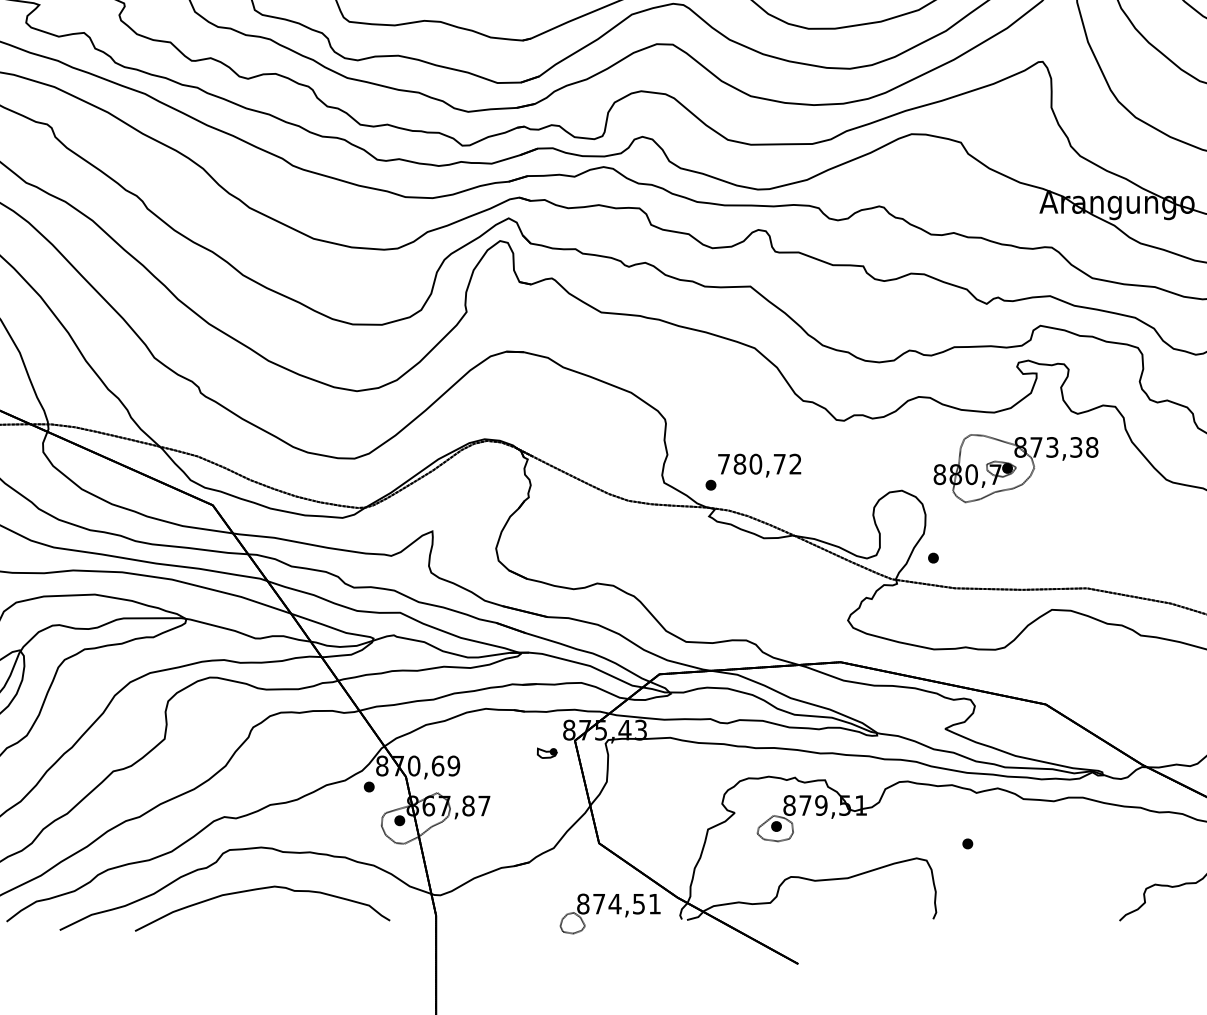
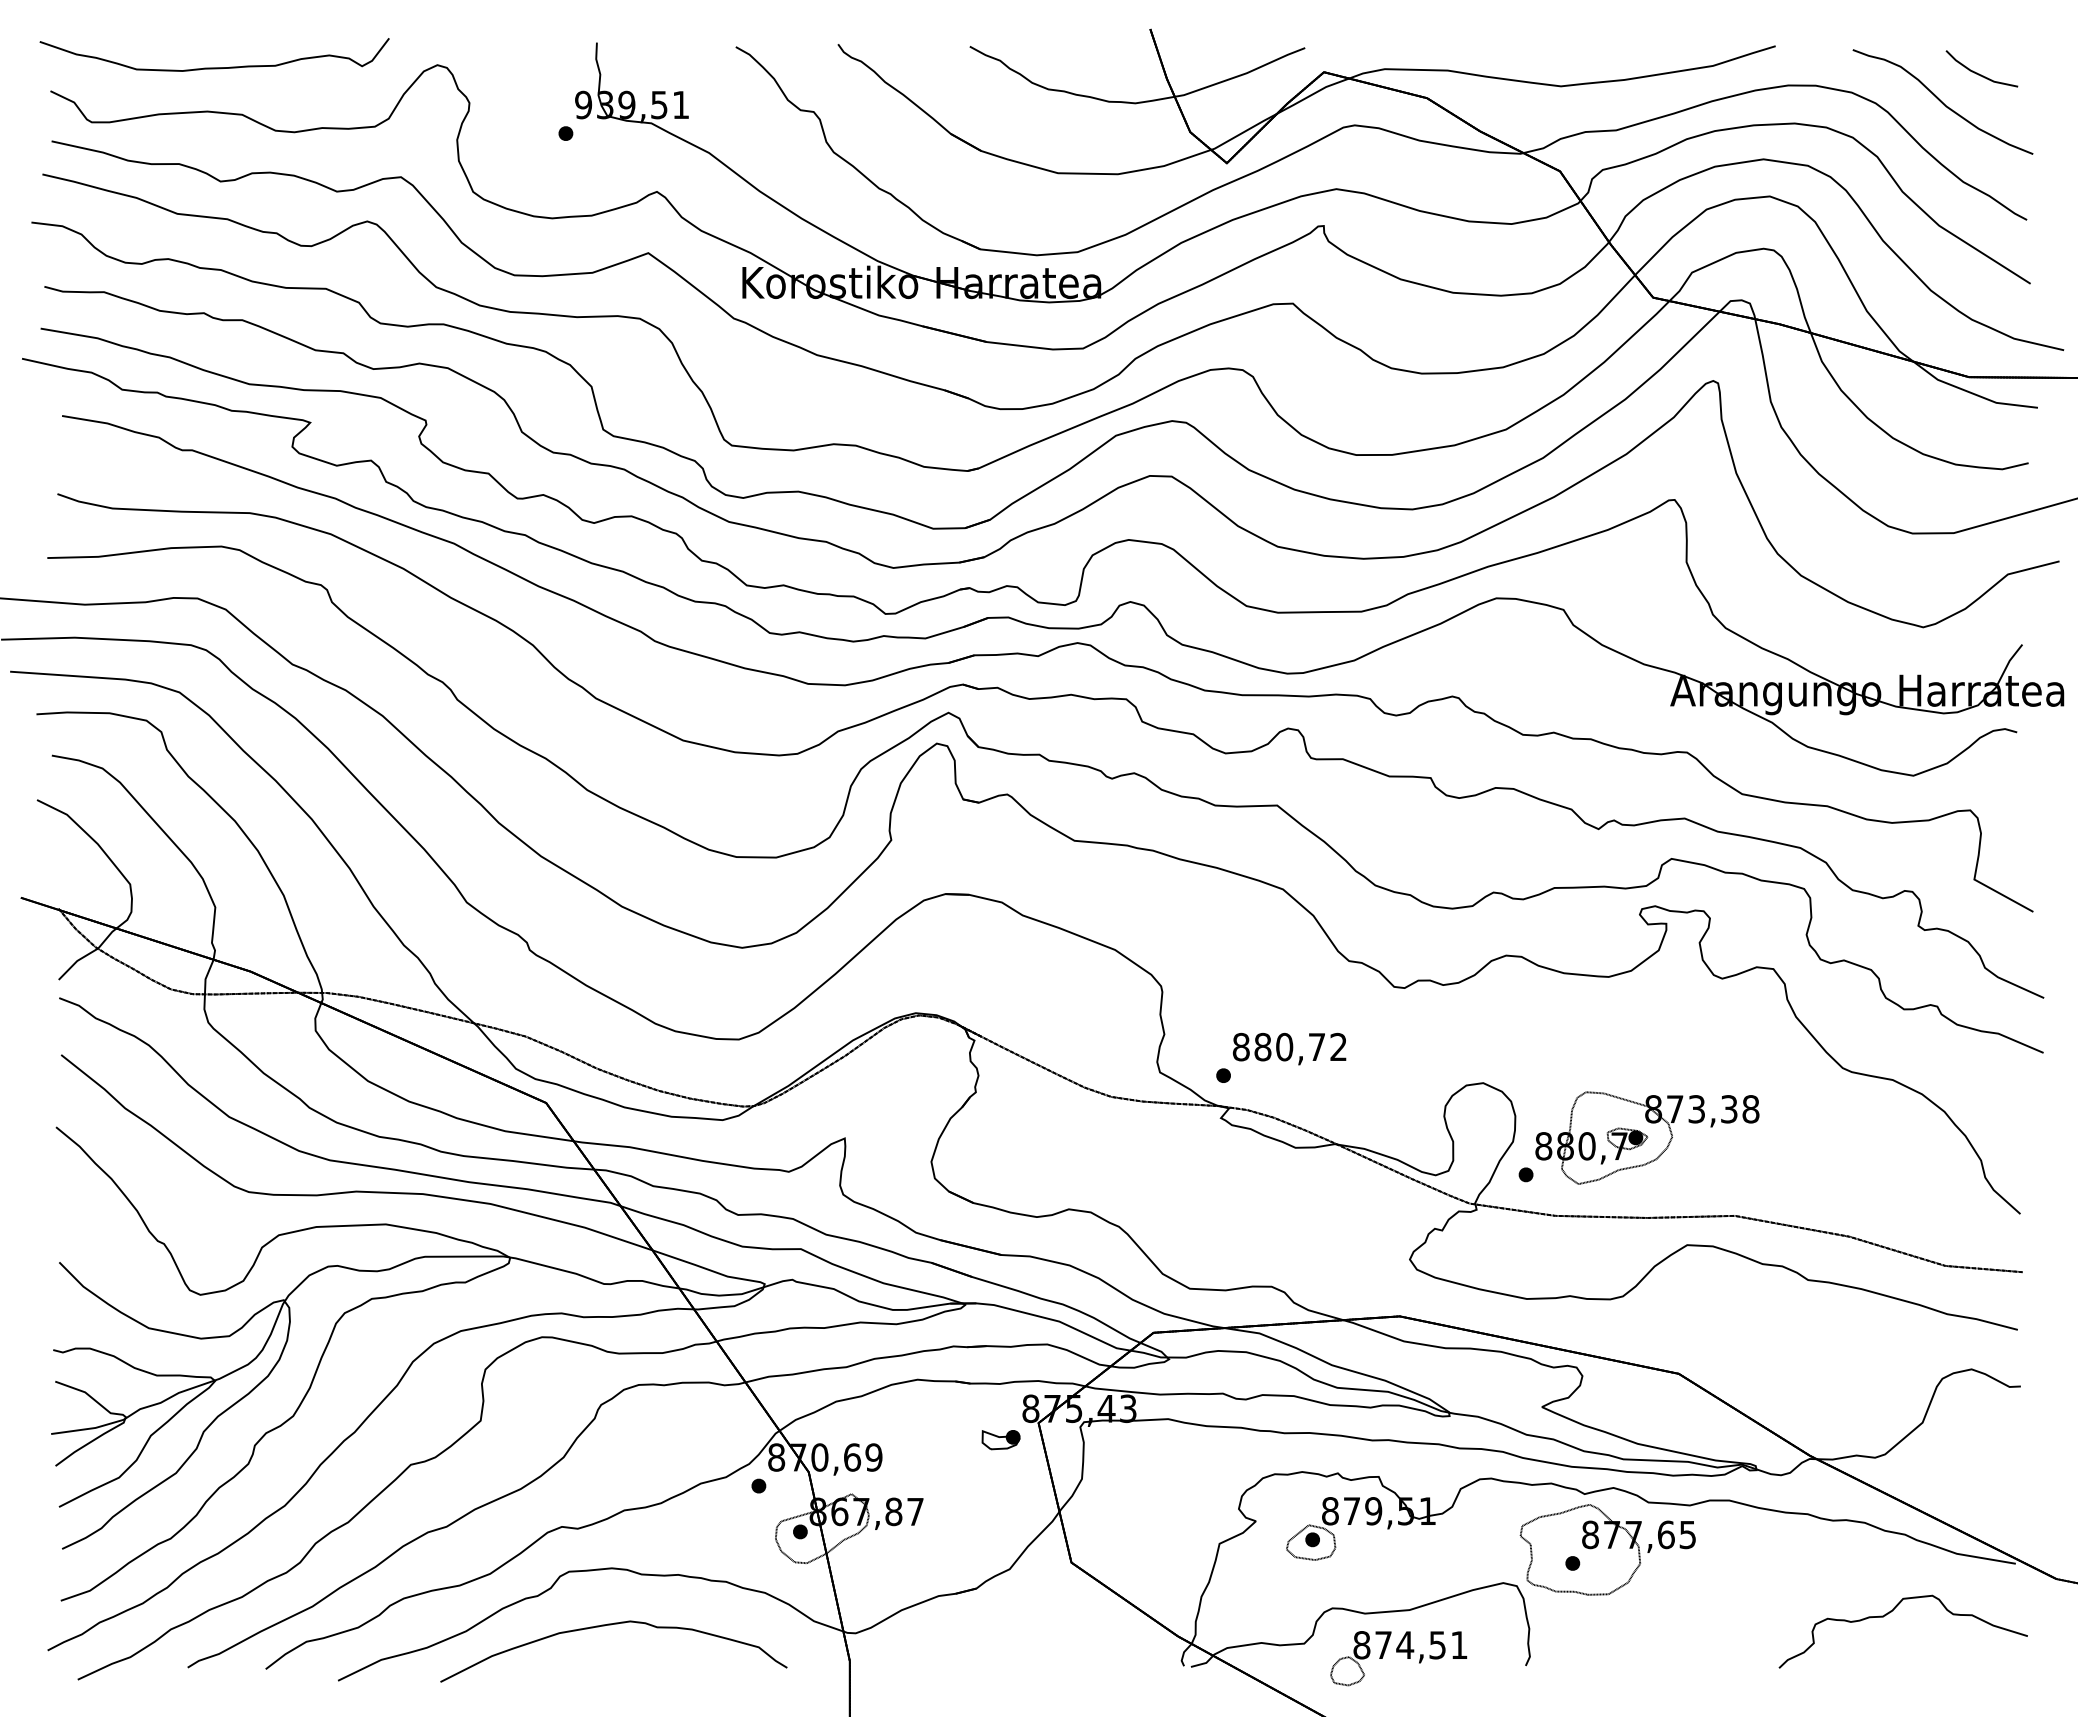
text: (723, 463) -> (1240, 1046), 780,72 -> 880,72
part: (1016, 468) -> (1647, 1137), moved
part: (546, 753) -> (1000, 1440), size x1.43
part: (993, 833) -> (1607, 1549), added
part: (610, 913) -> (1398, 1658), moved

